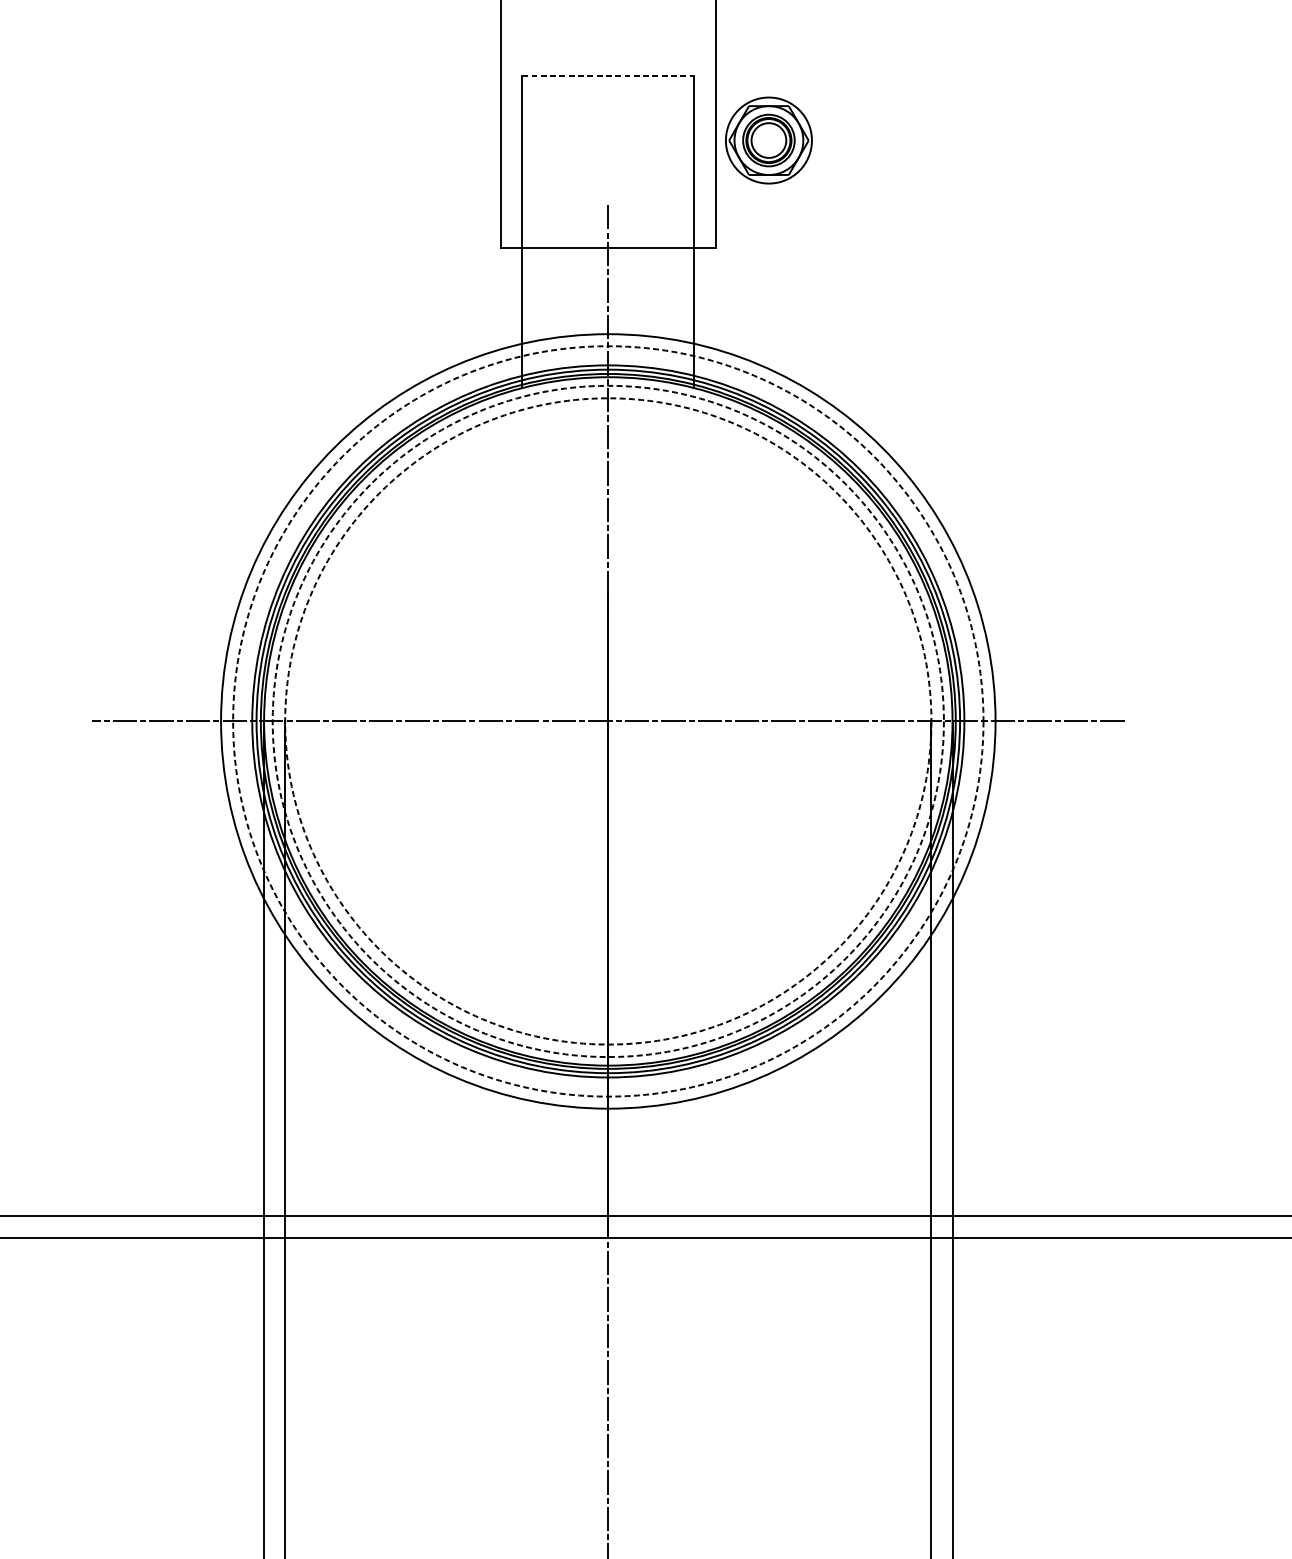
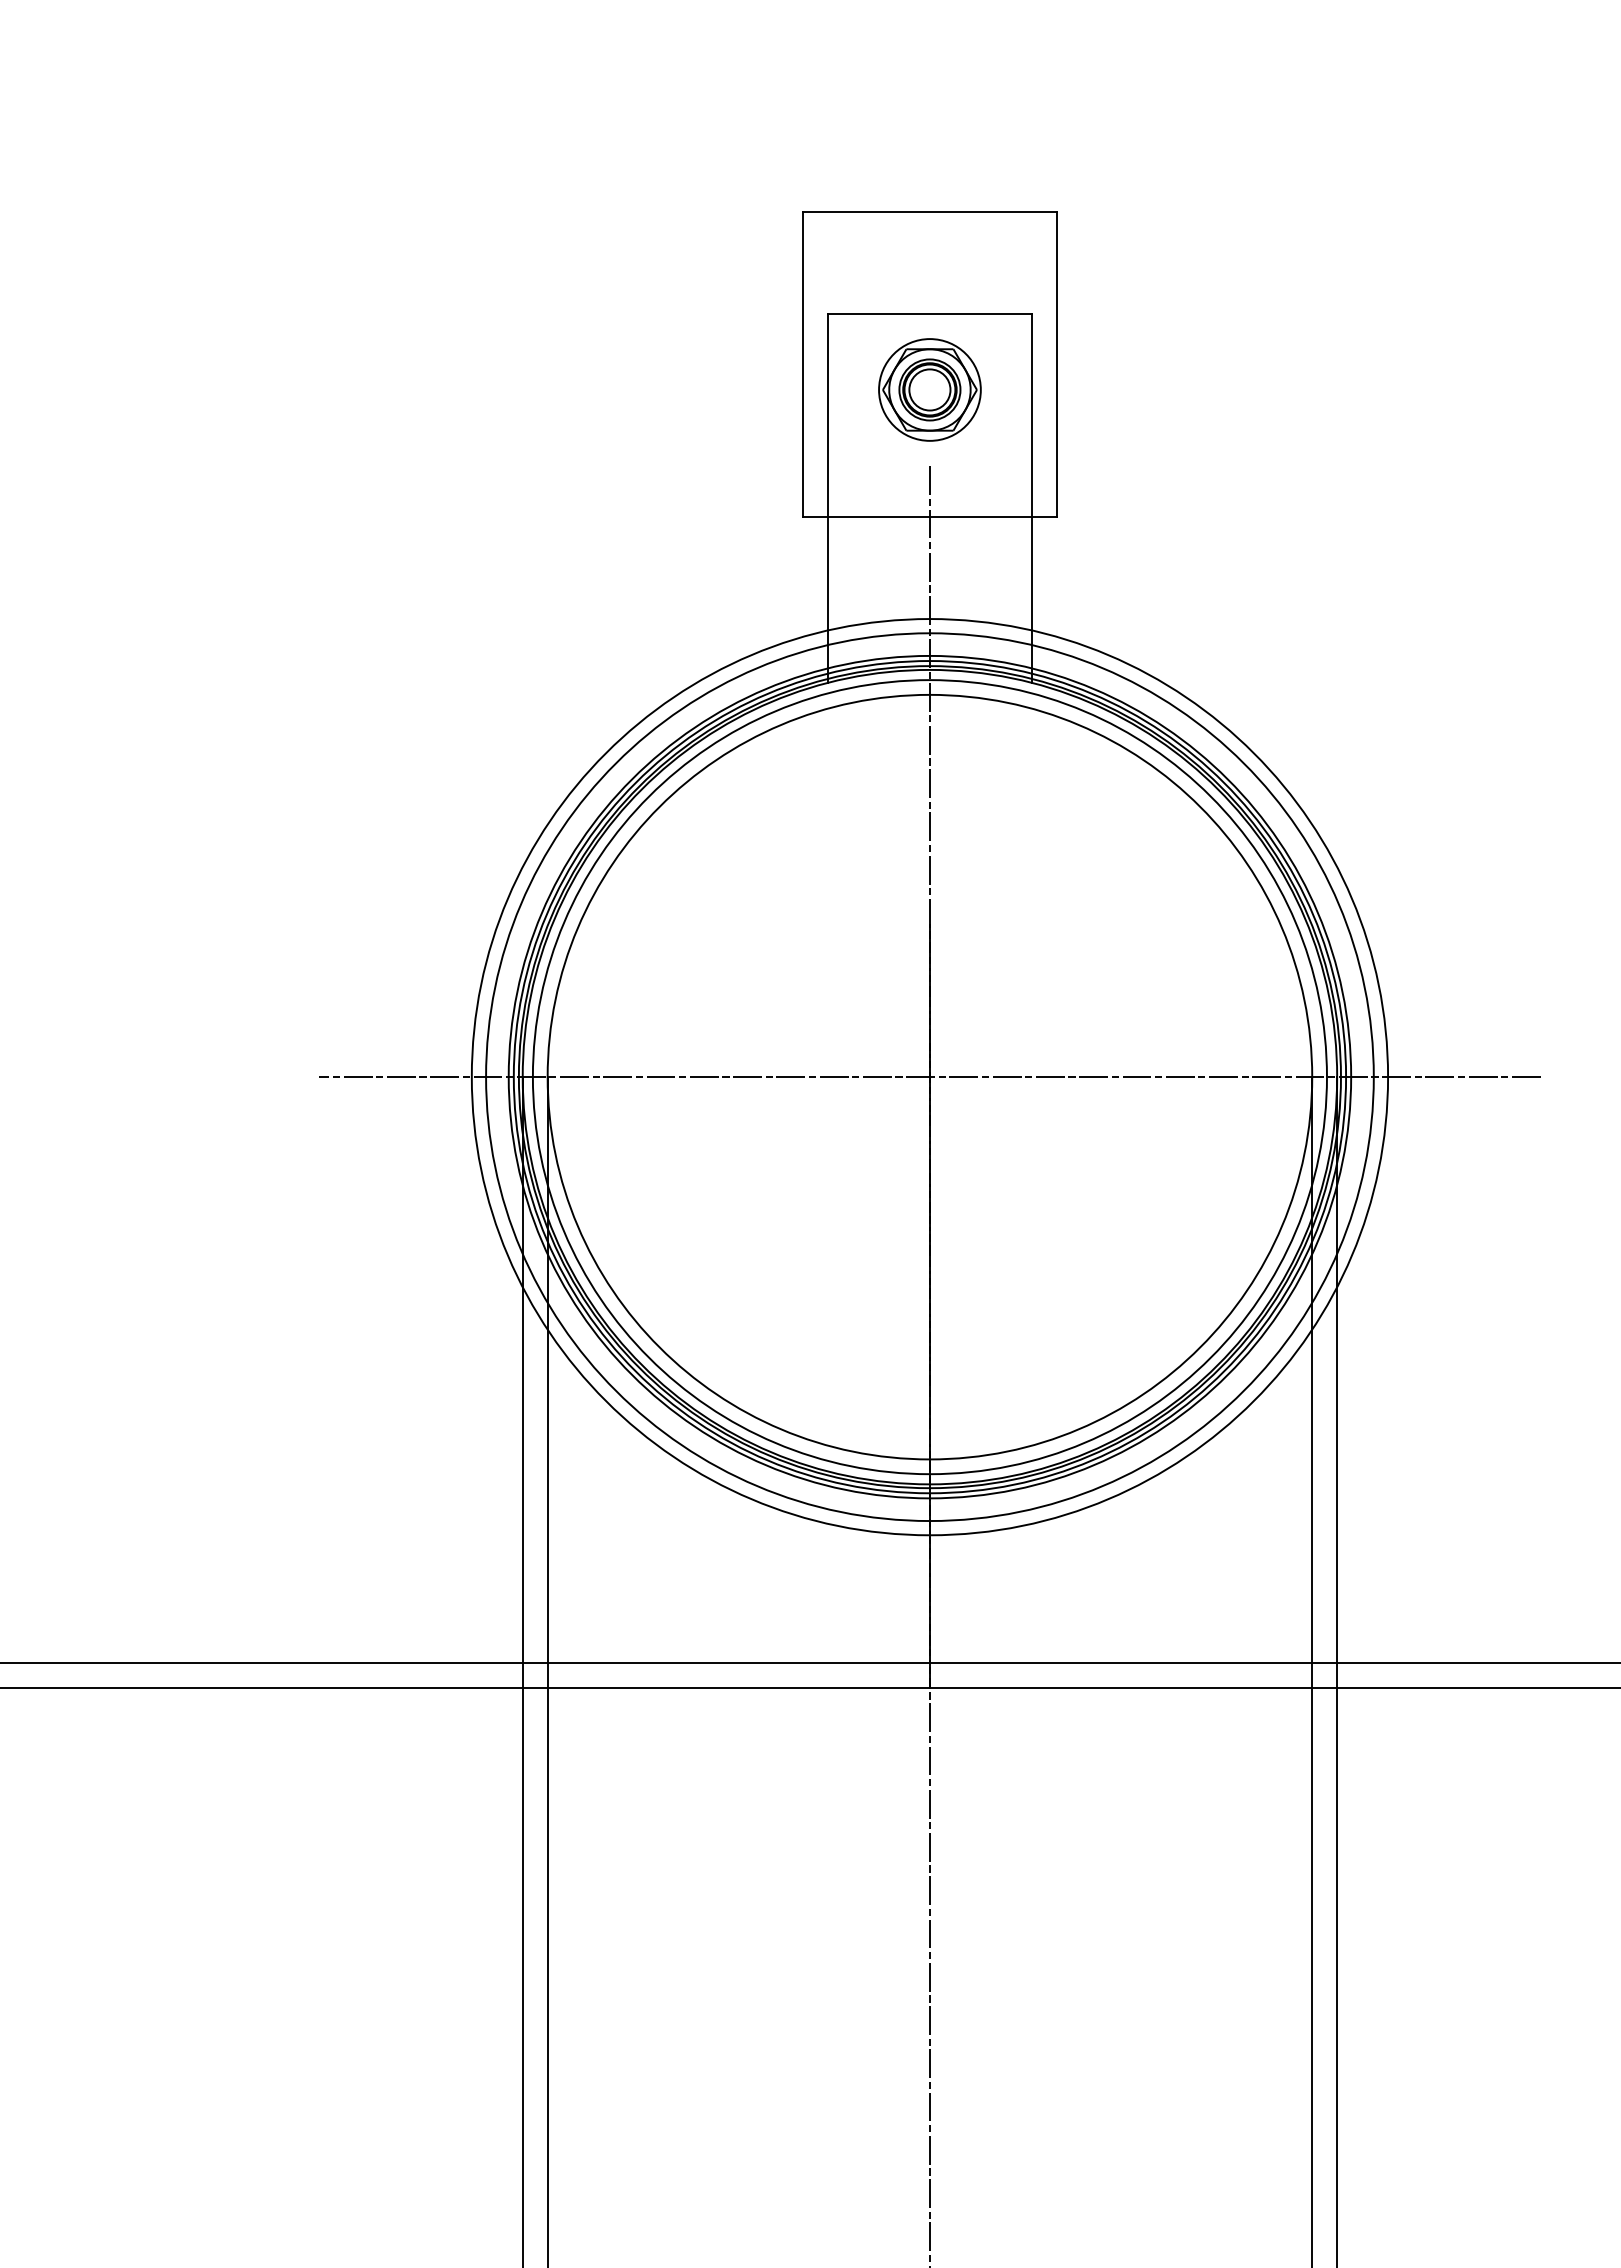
line: (607, 75) -> (929, 313), dashed -> solid
part: (768, 140) -> (929, 389), moved
circle: (607, 720) -> (929, 1076), dashed -> solid
circle: (607, 721) -> (929, 1077), dashed -> solid
circle: (607, 721) -> (929, 1077), dashed -> solid

